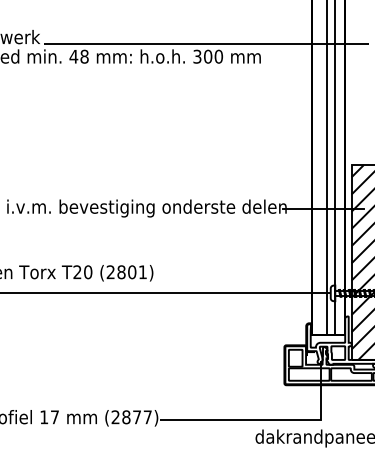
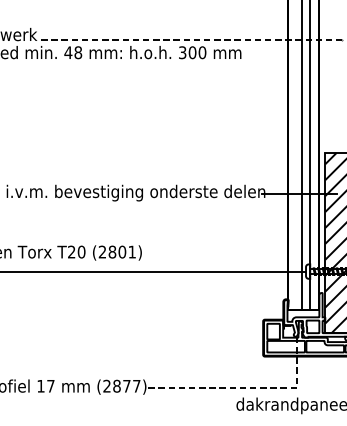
line: (207, 43) -> (192, 40), solid -> dashed
line: (270, 419) -> (250, 388), solid -> dashed

